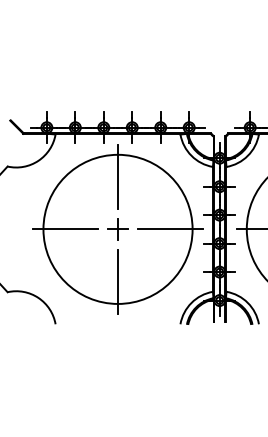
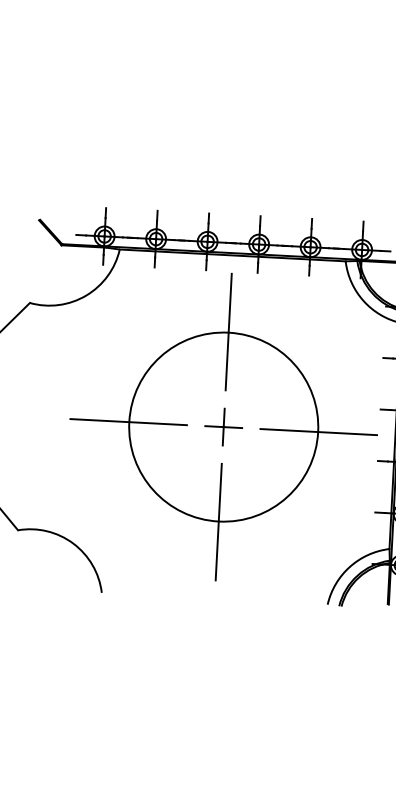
circle: (117, 228) -> (222, 425), size x0.7

